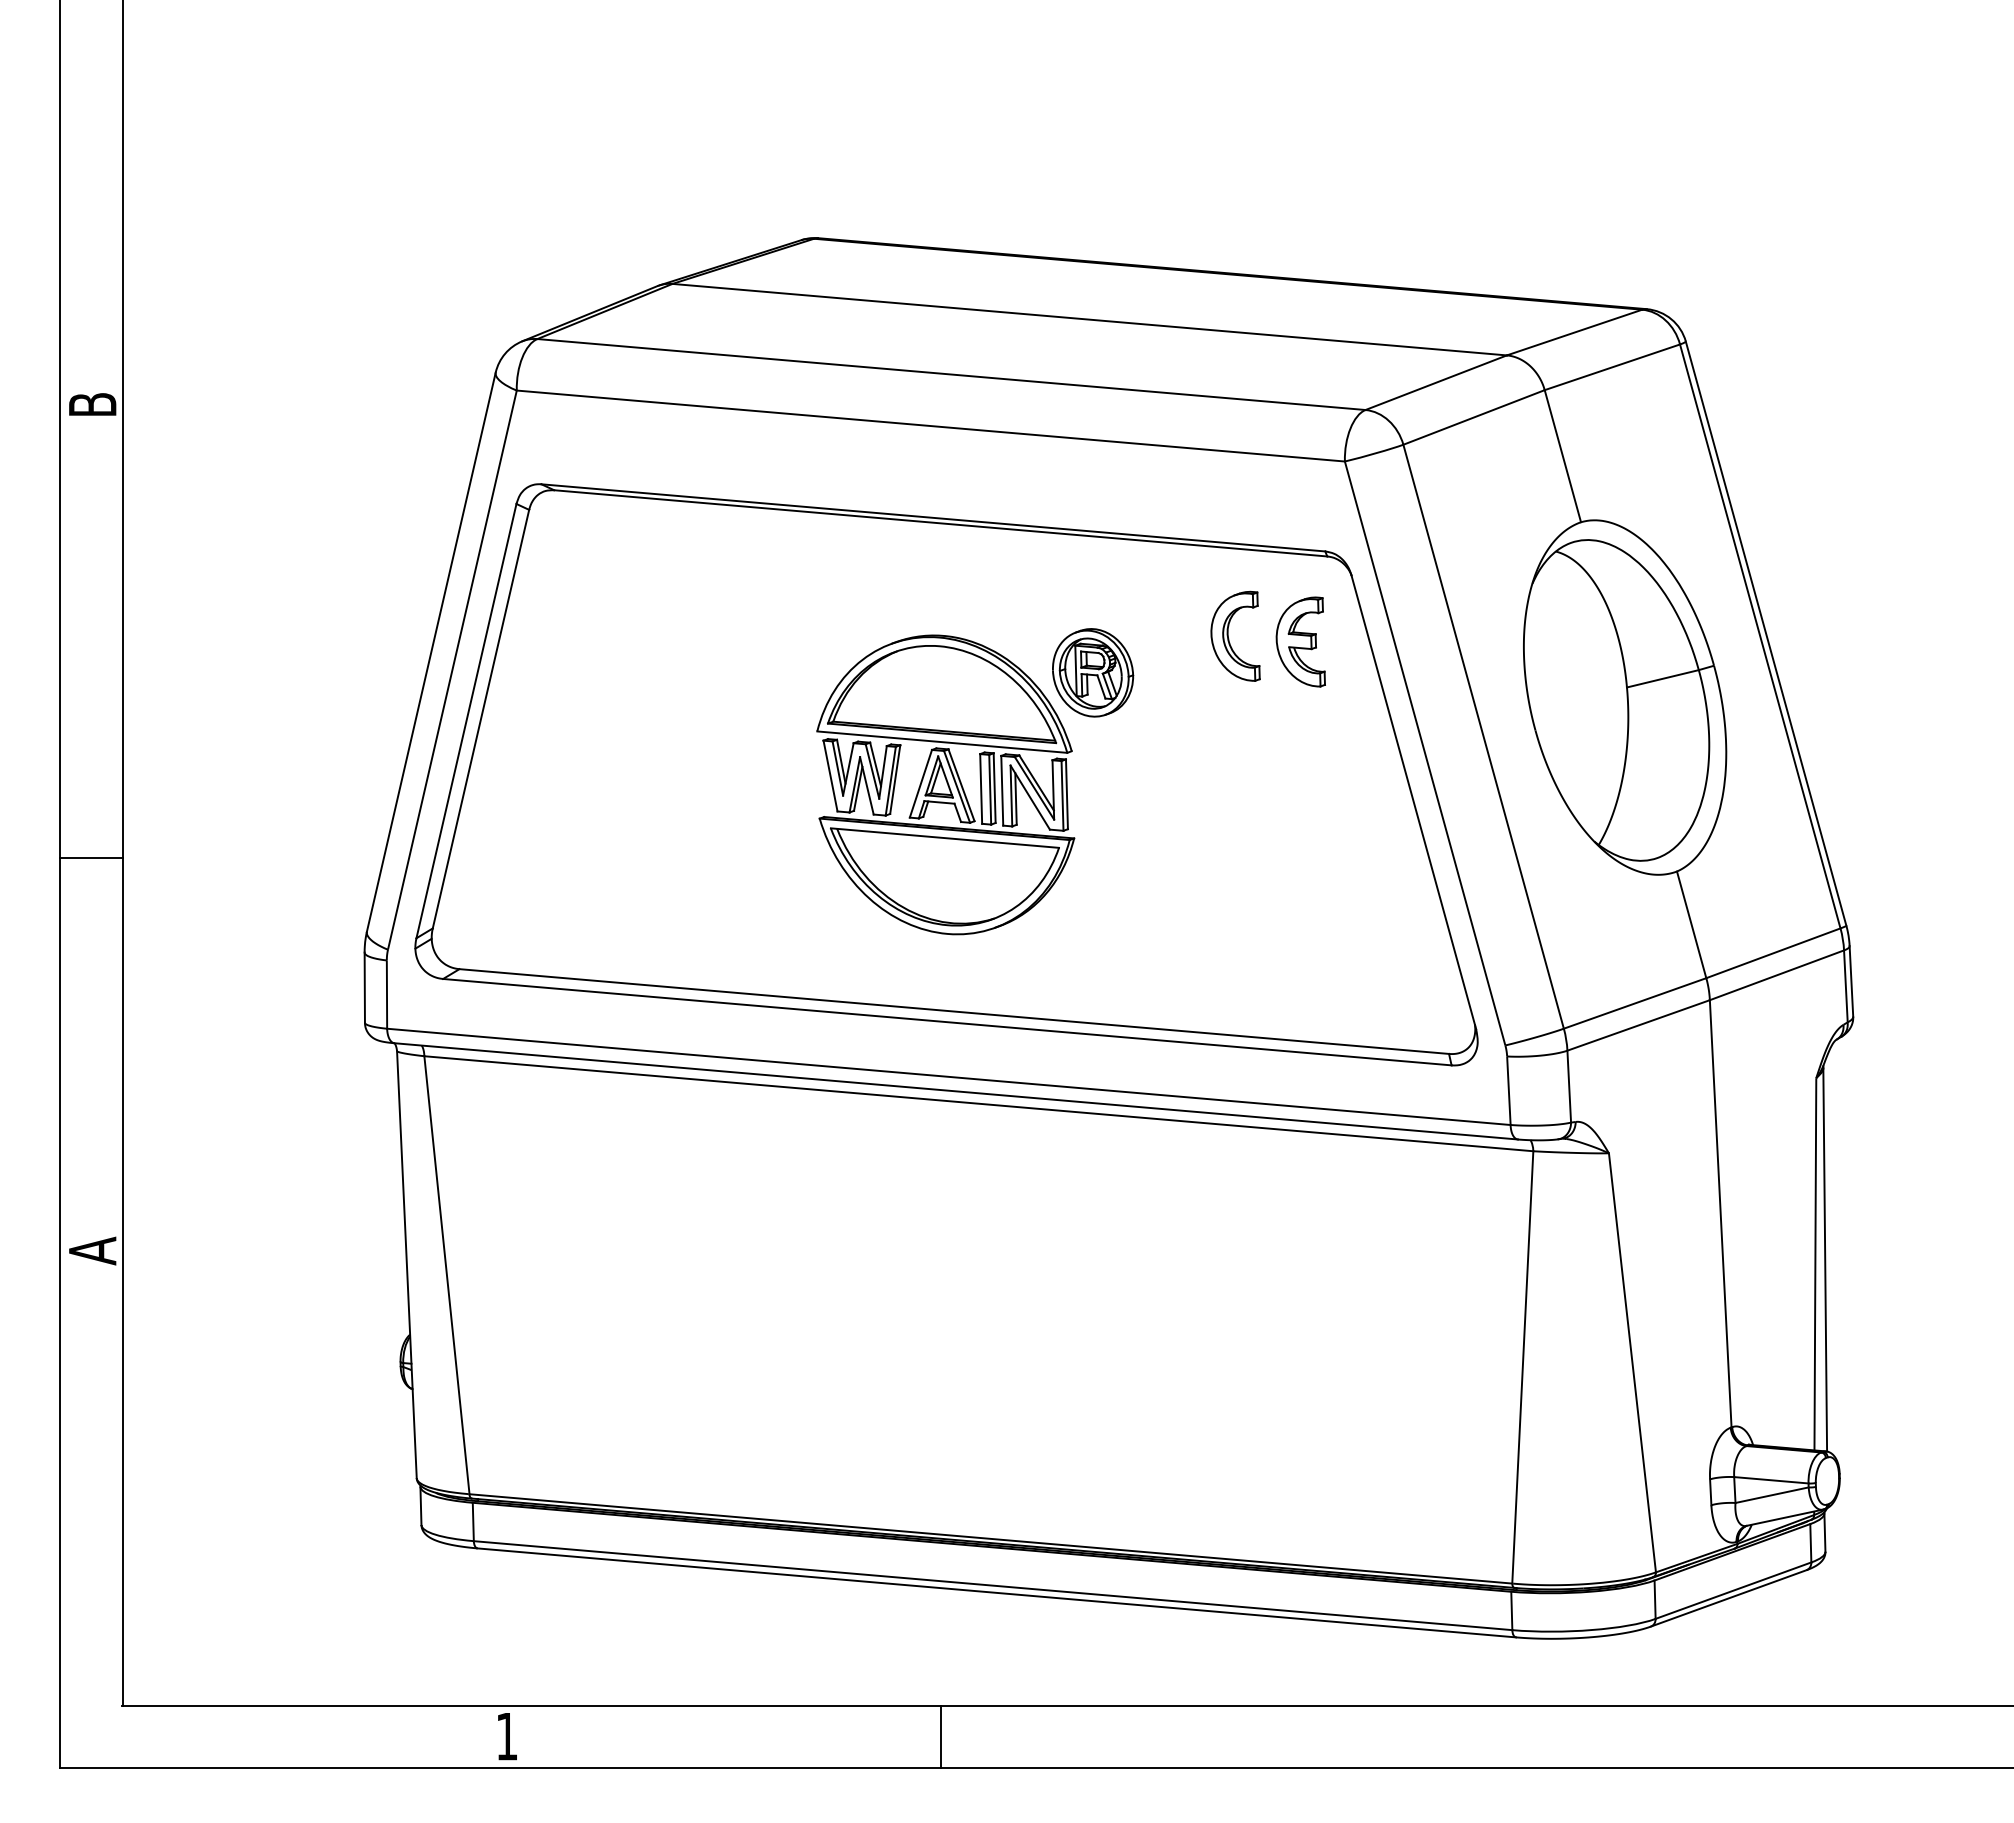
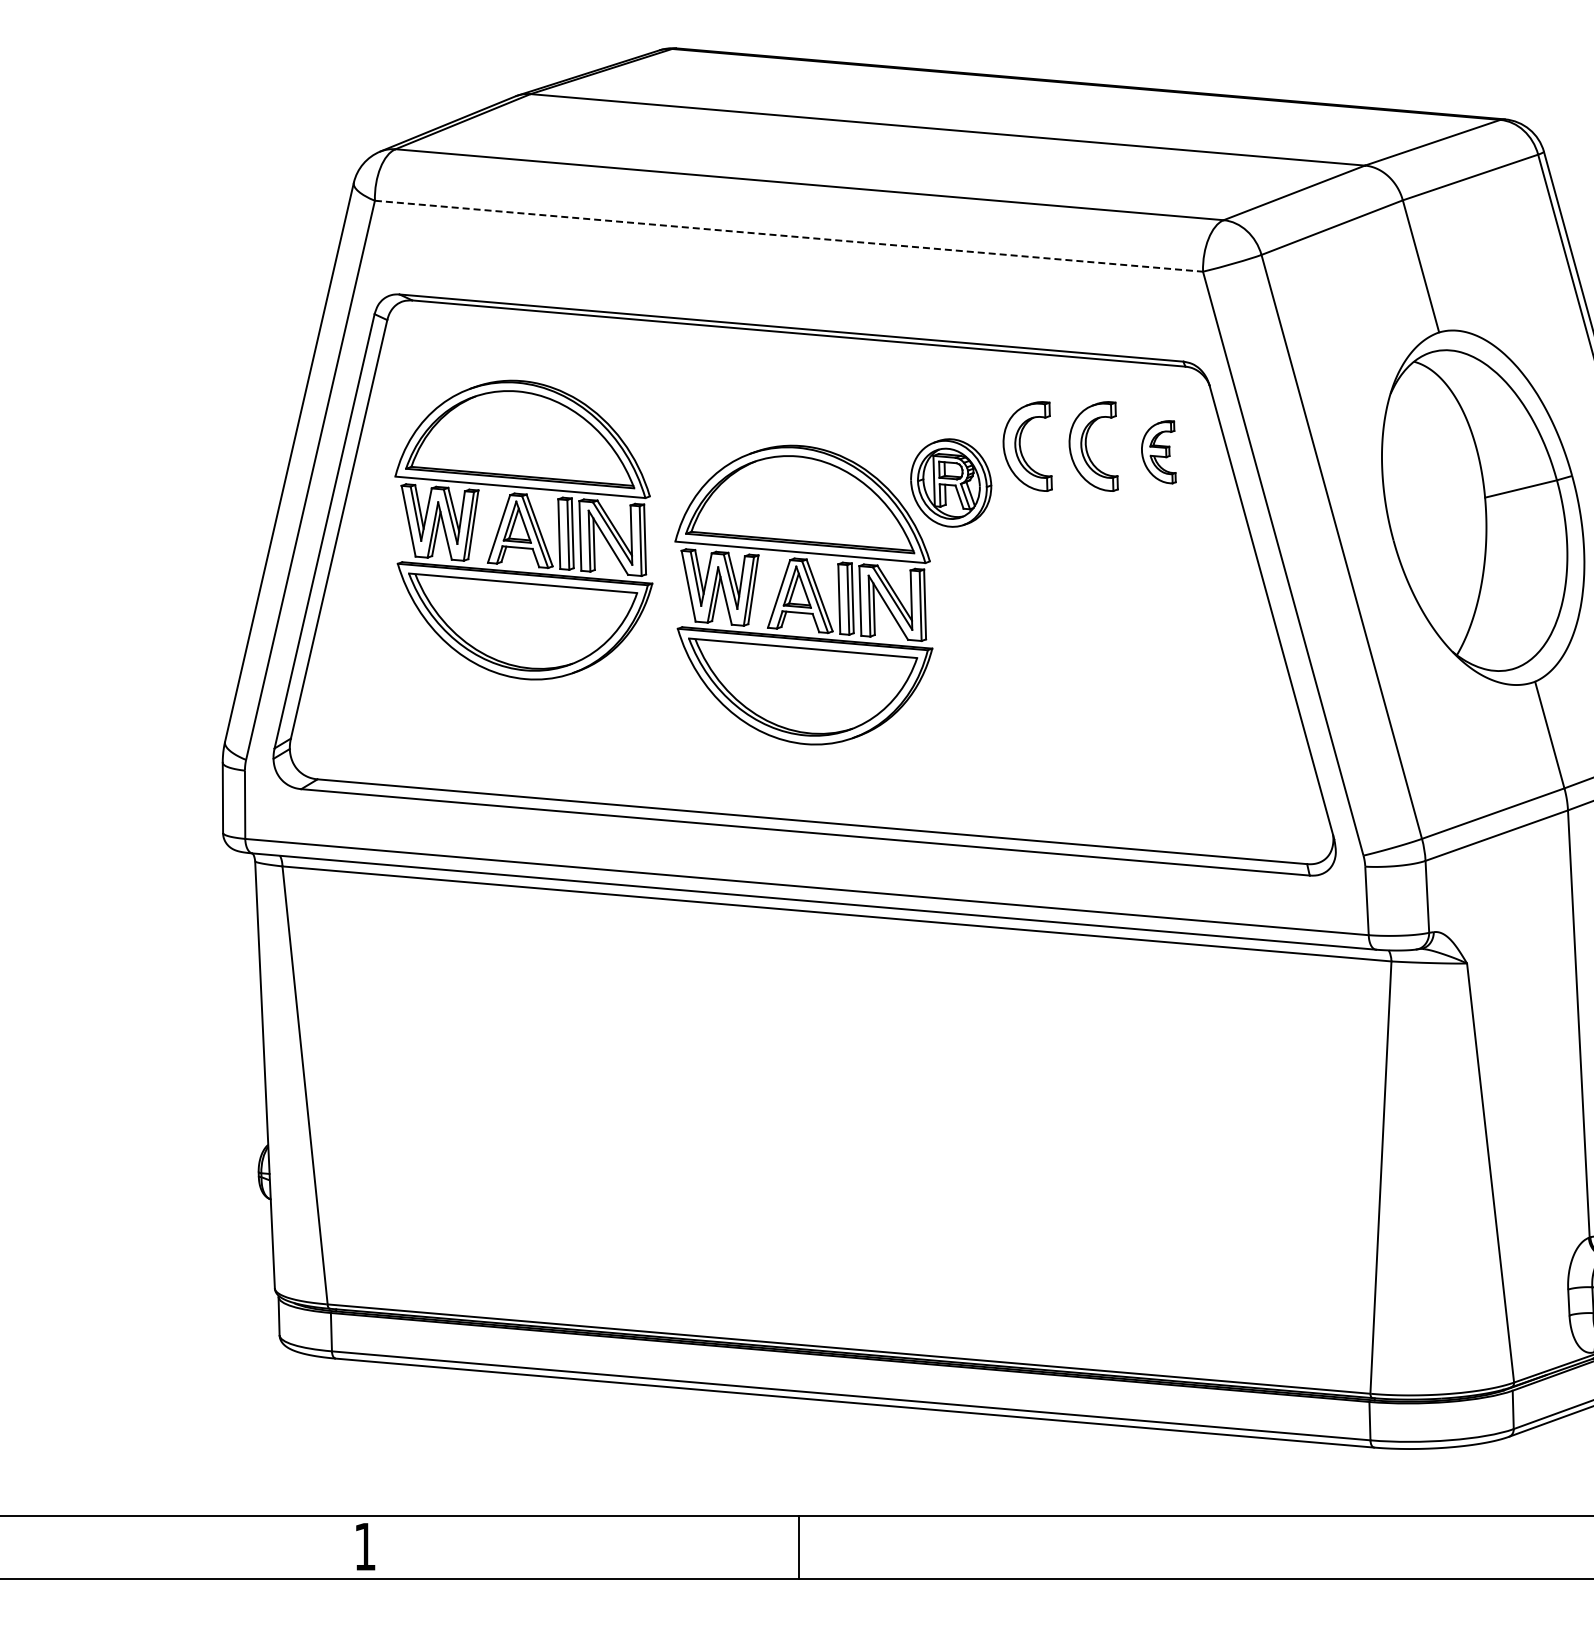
line: (930, 426) -> (788, 236), solid -> dashed
part: (1163, 638) -> (1021, 448), added
part: (1300, 641) -> (1158, 451), size x0.7
part: (665, 719) -> (523, 529), added

